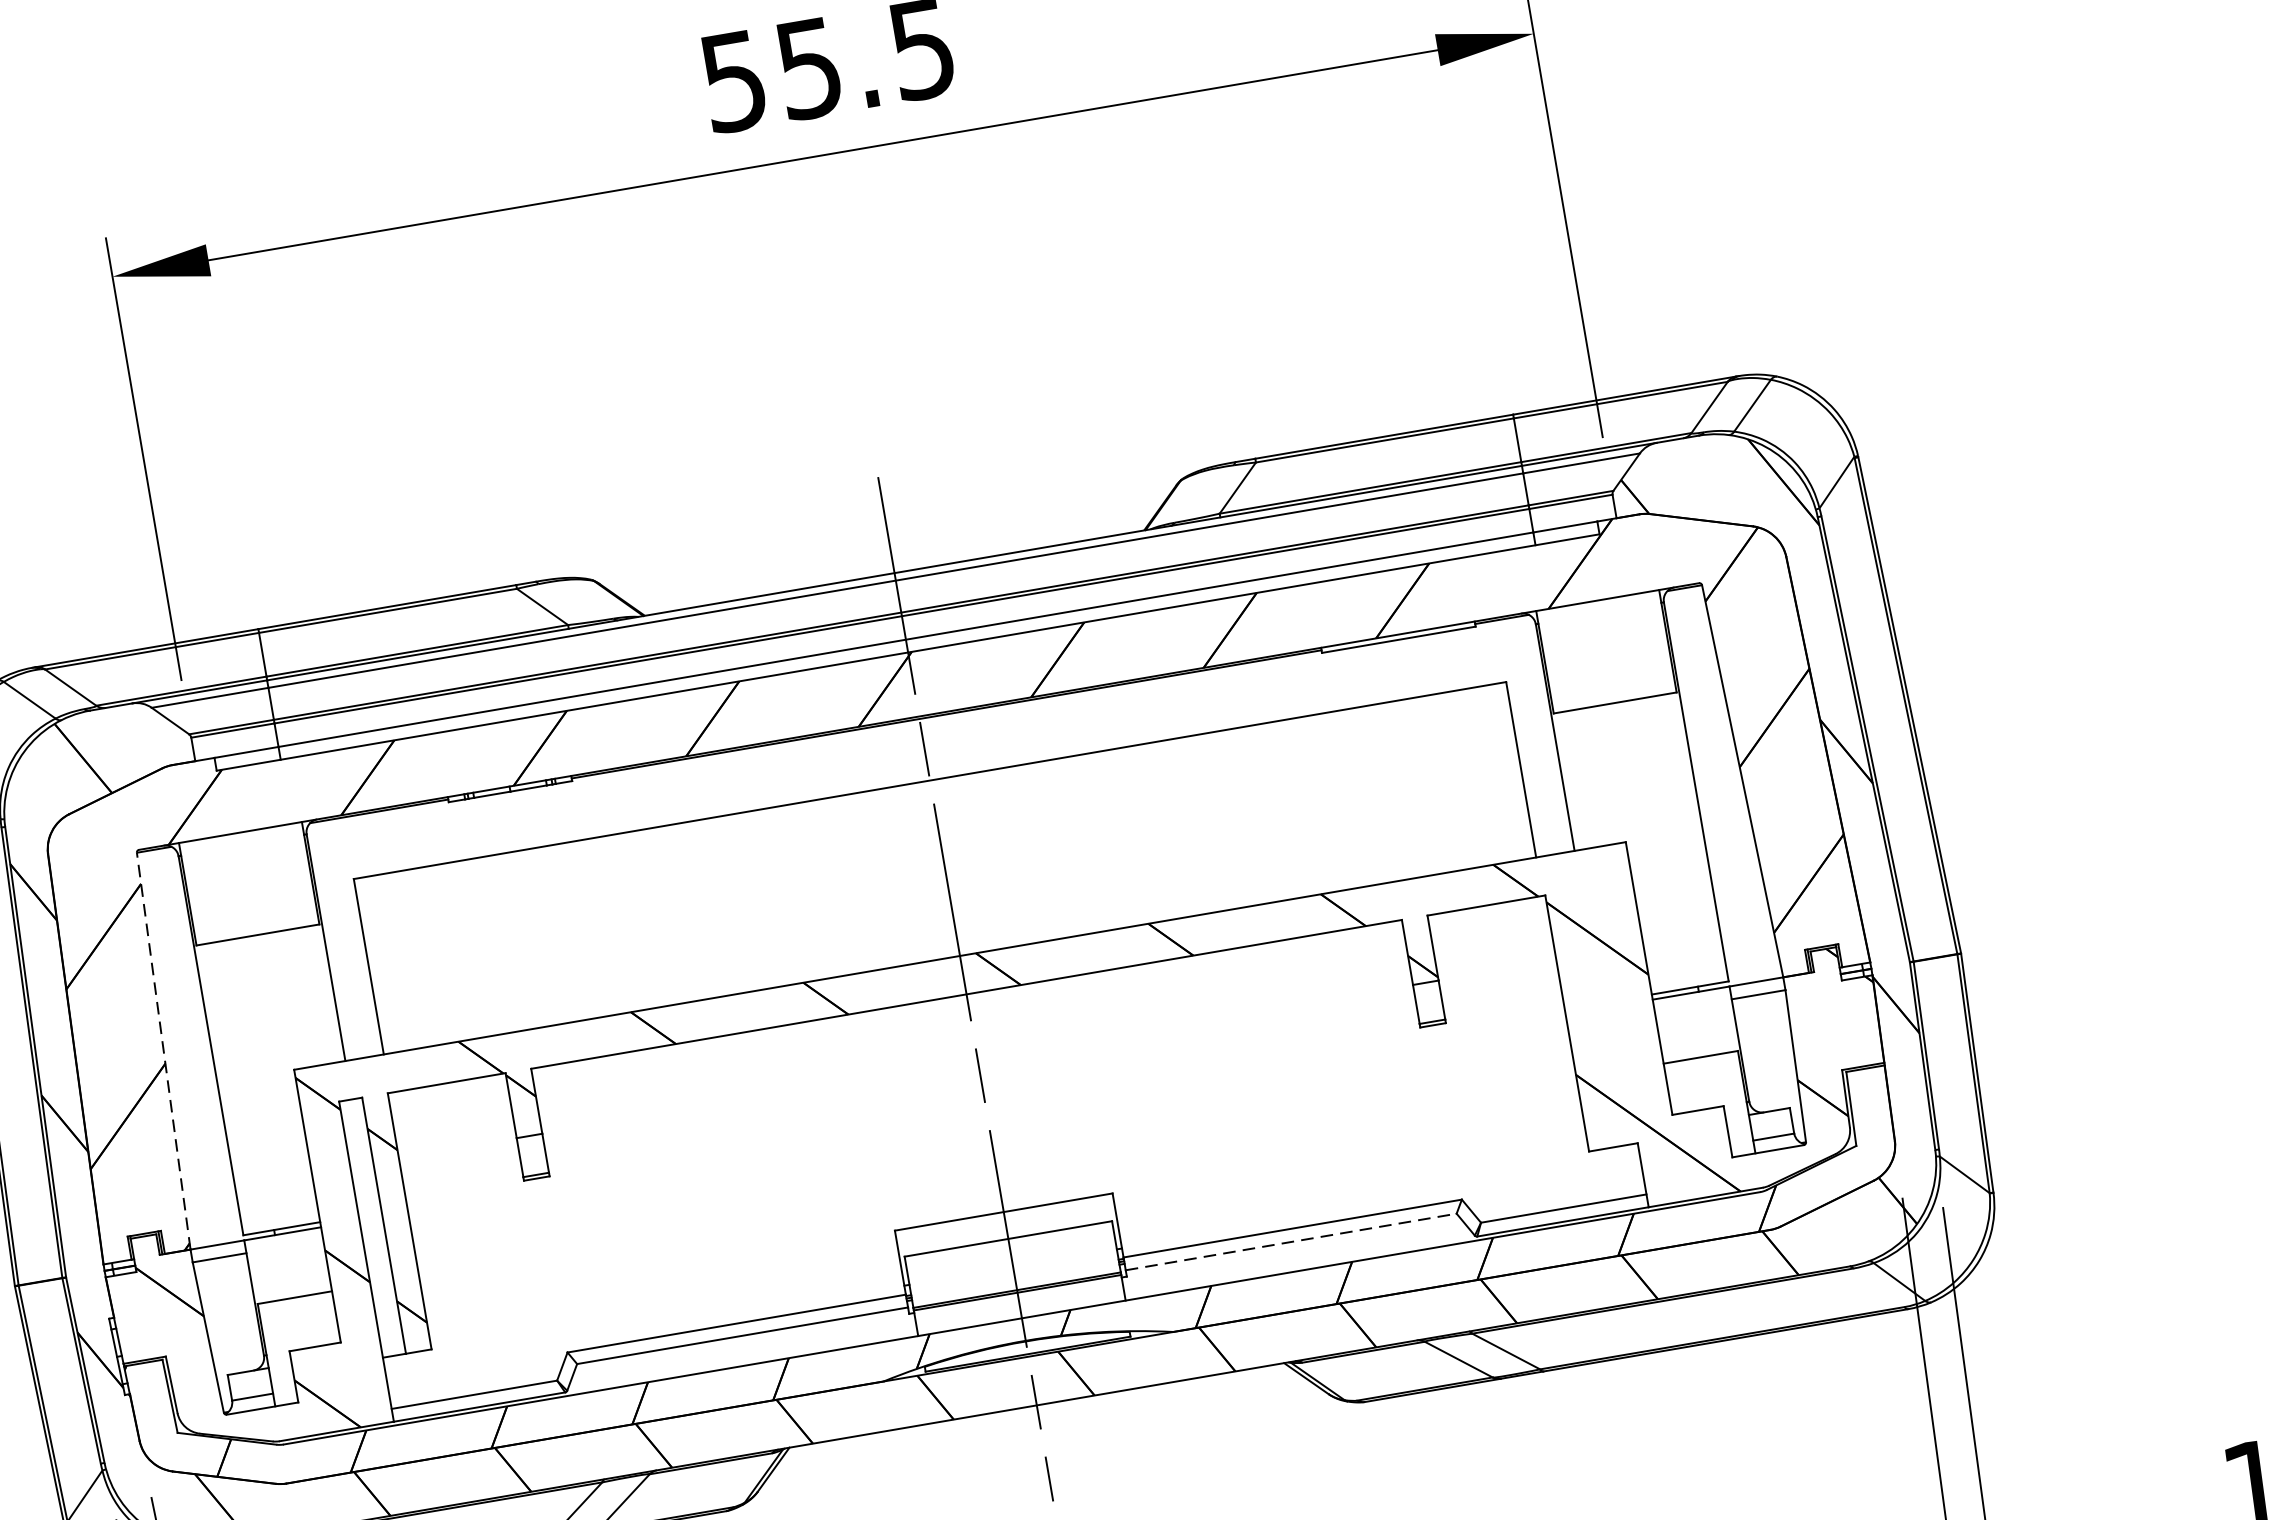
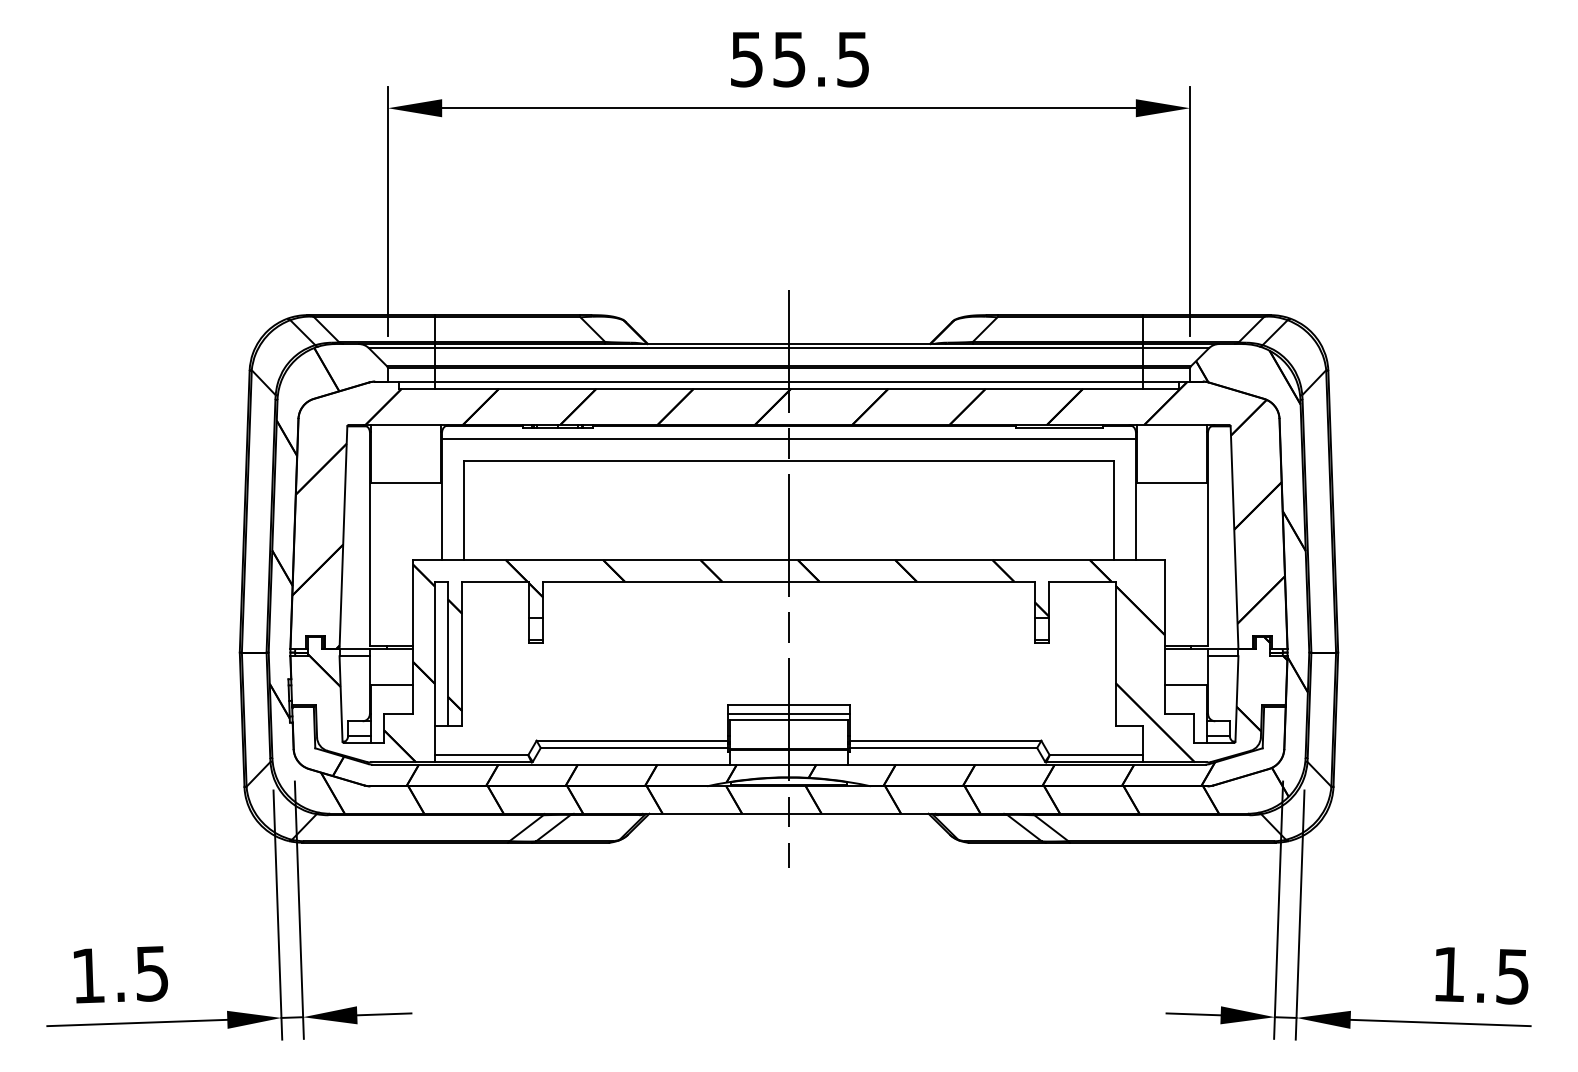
line: (922, 742) -> (788, 439), added
line: (163, 1050) -> (343, 537), dashed -> solid
line: (1005, 1229) -> (788, 714), added
line: (1292, 1242) -> (944, 748), dashed -> solid

